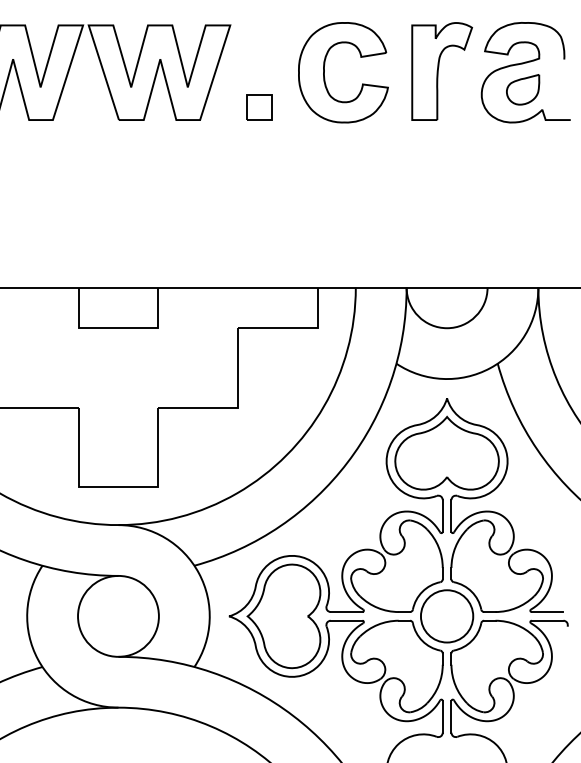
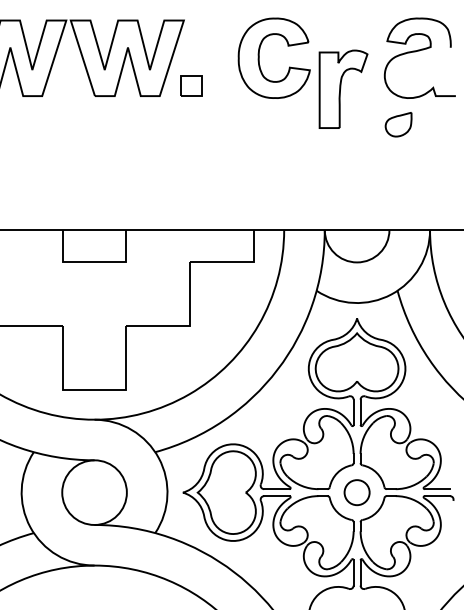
part: (441, 71) -> (343, 89), moved
part: (523, 89) -> (398, 124), moved
part: (259, 107) -> (191, 86), moved
circle: (446, 616) -> (356, 492), size x0.6

